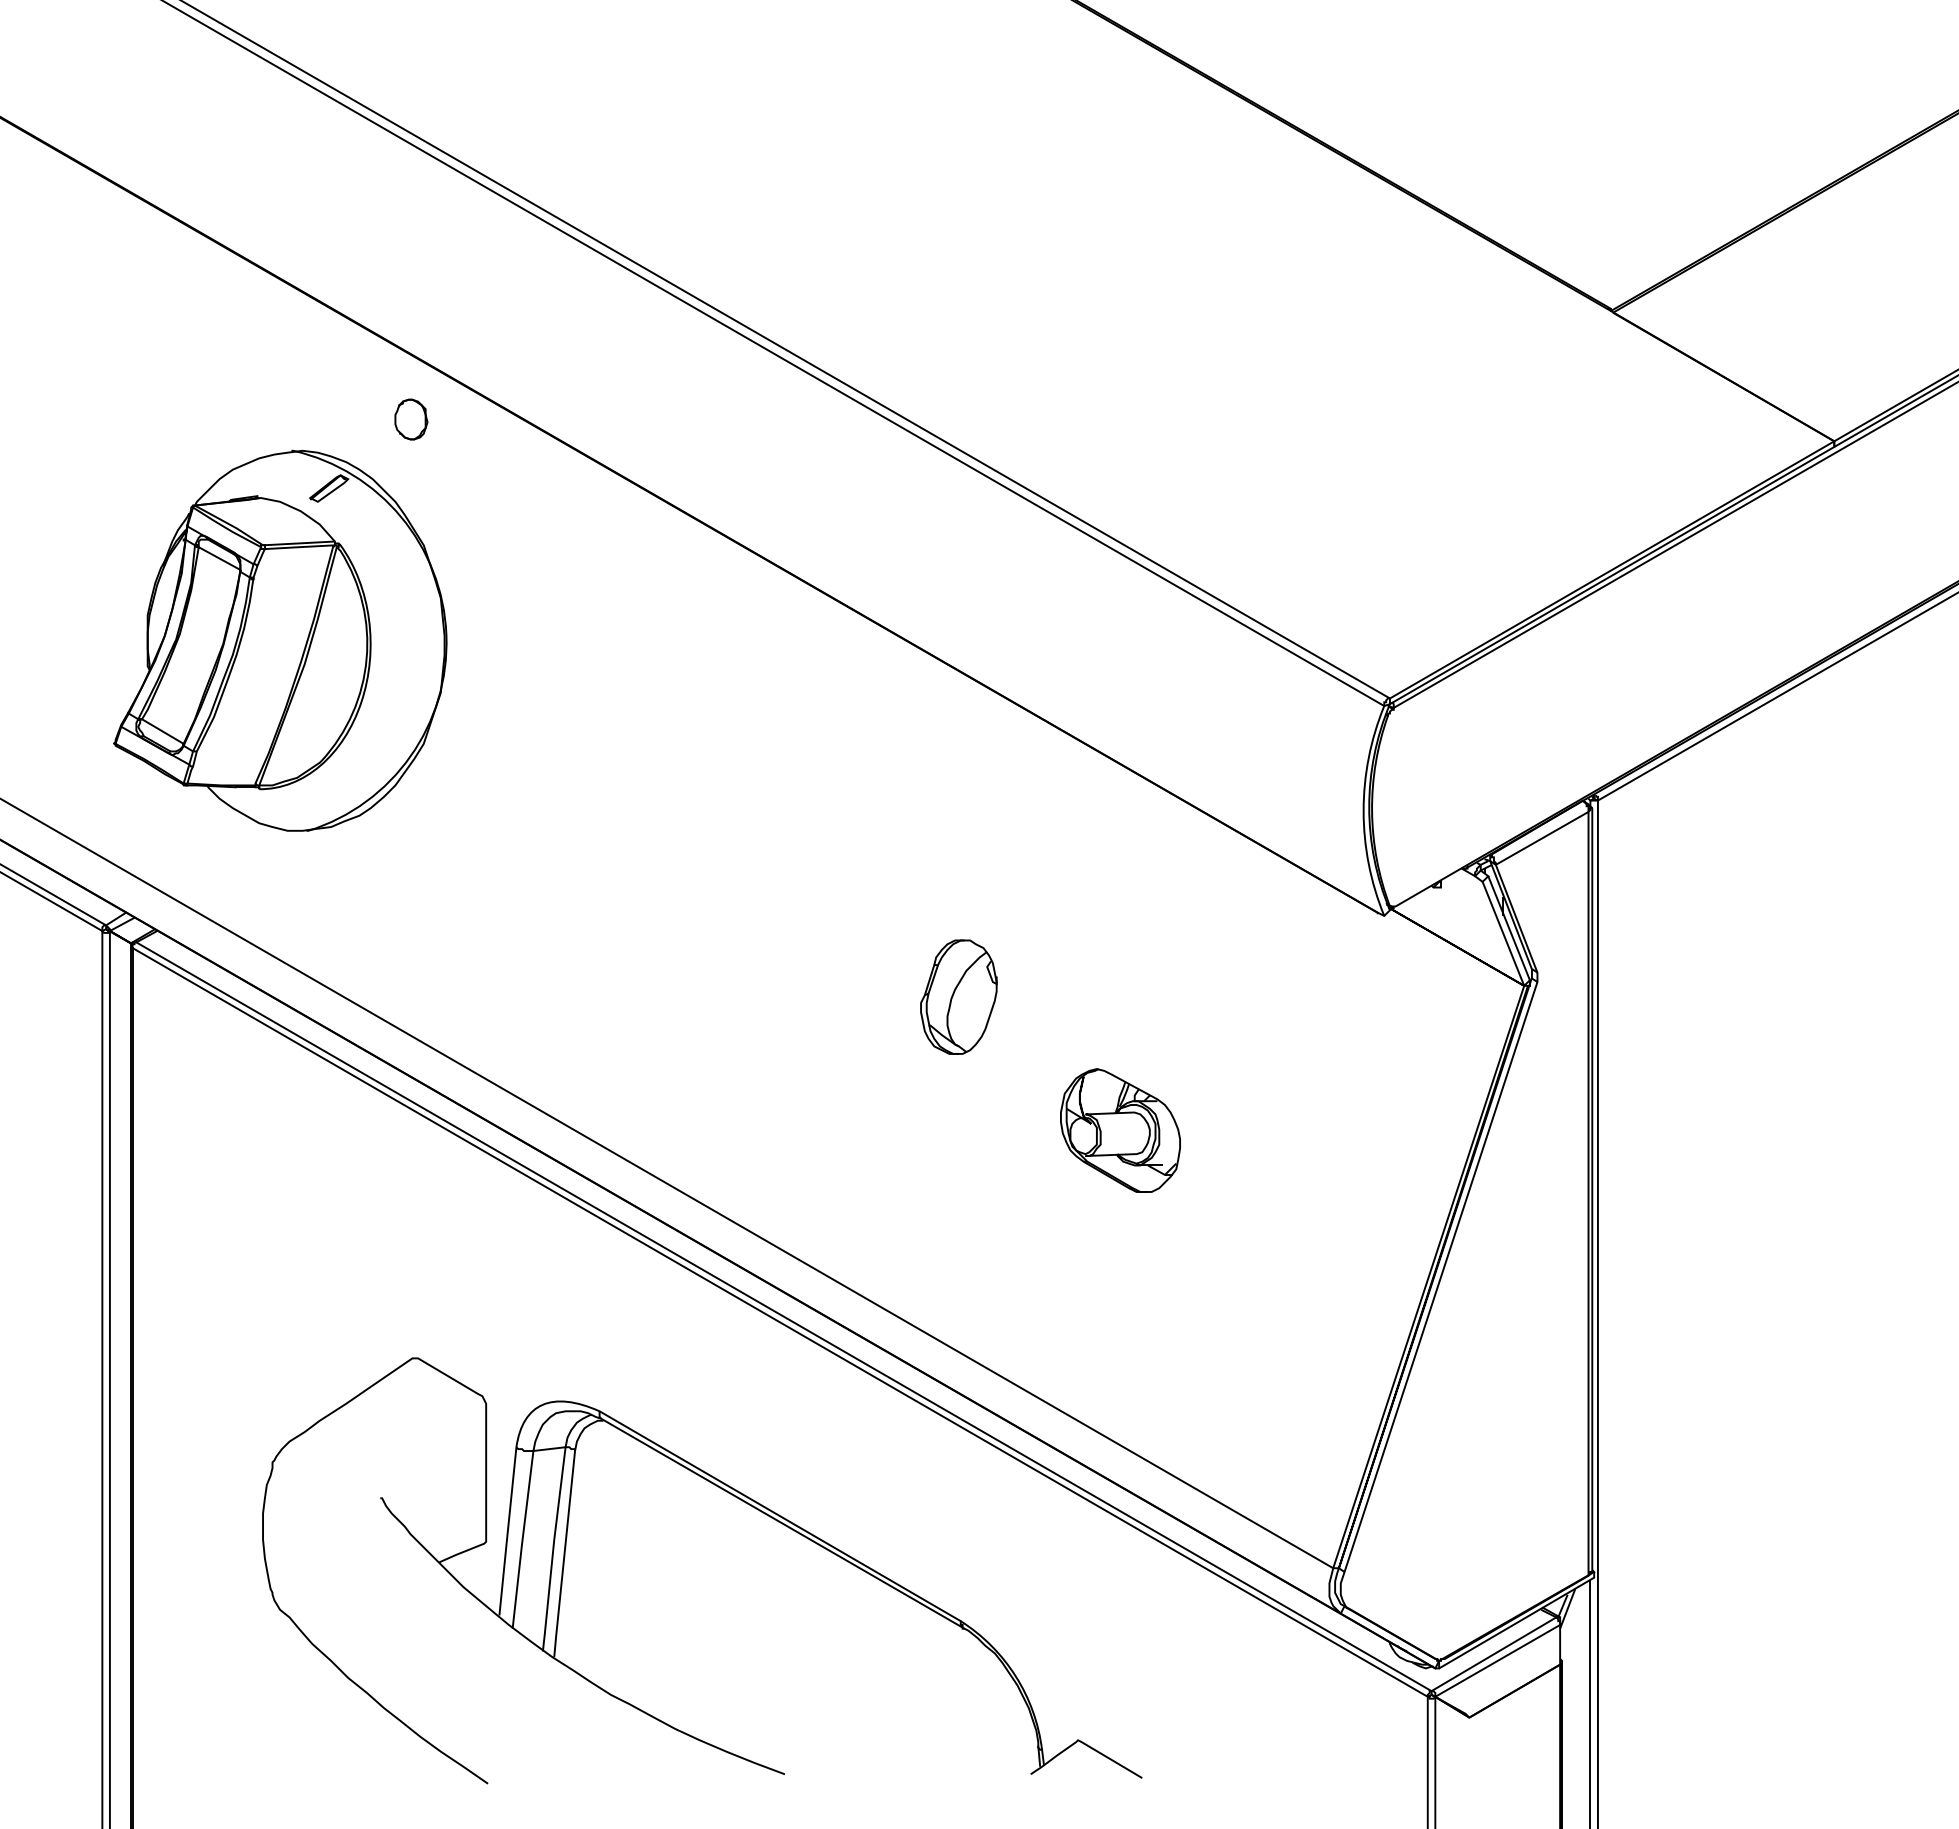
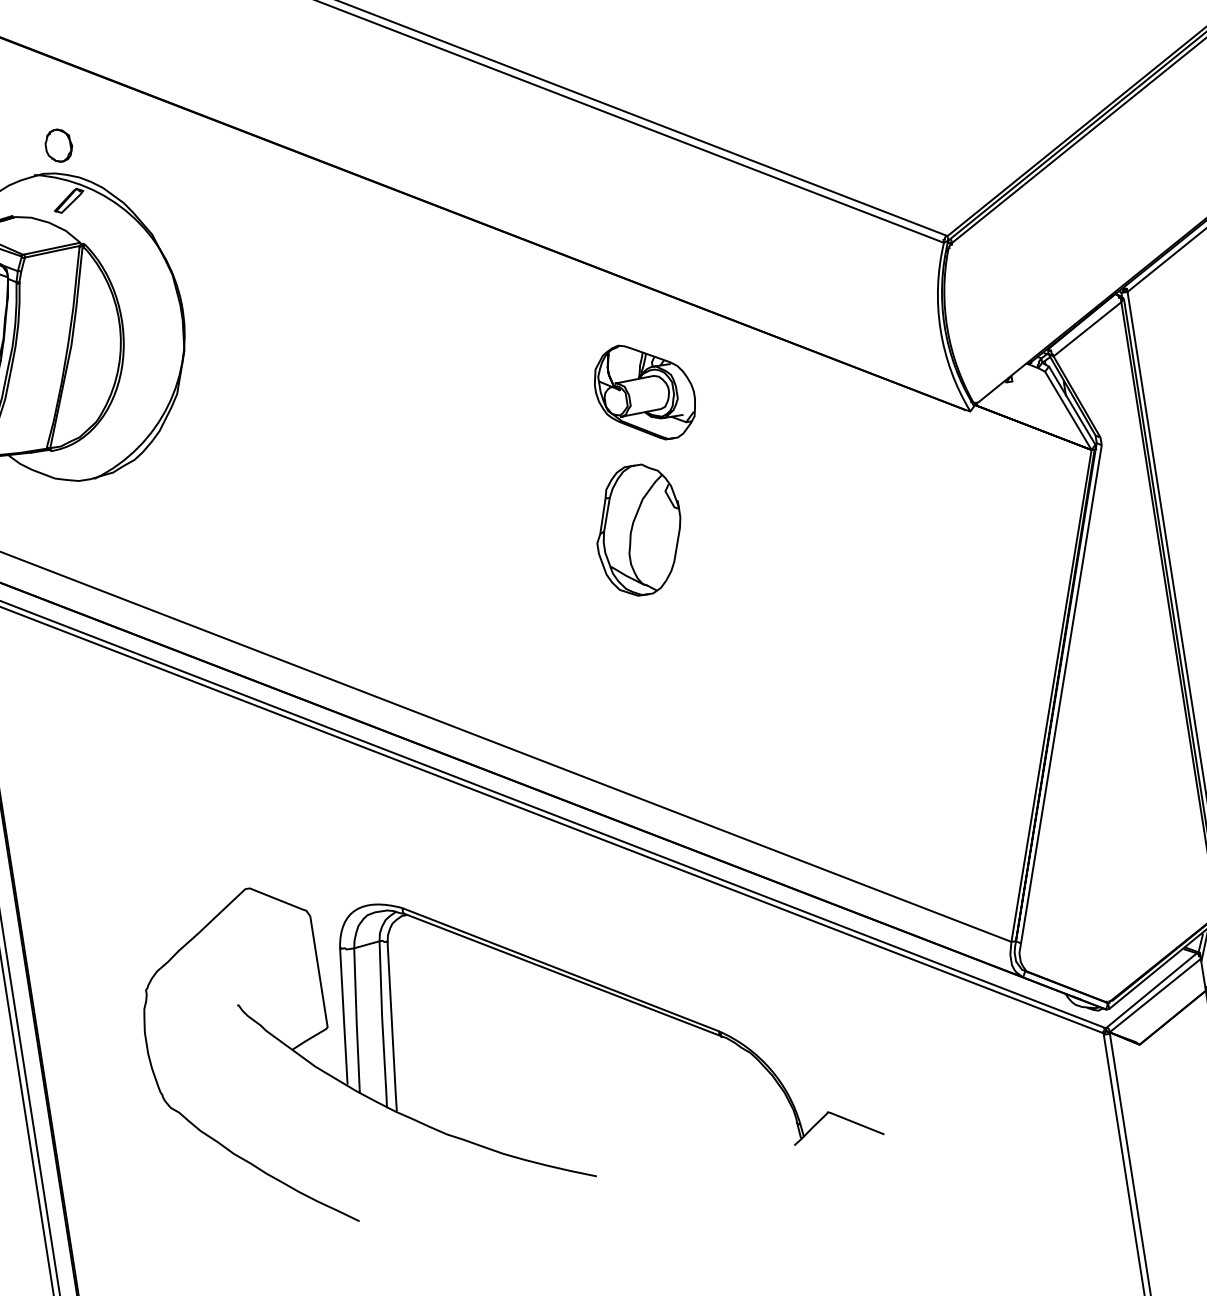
part: (411, 419) -> (59, 145), moved
part: (958, 996) -> (638, 529), size x1.4
part: (1120, 1130) -> (644, 392), moved

